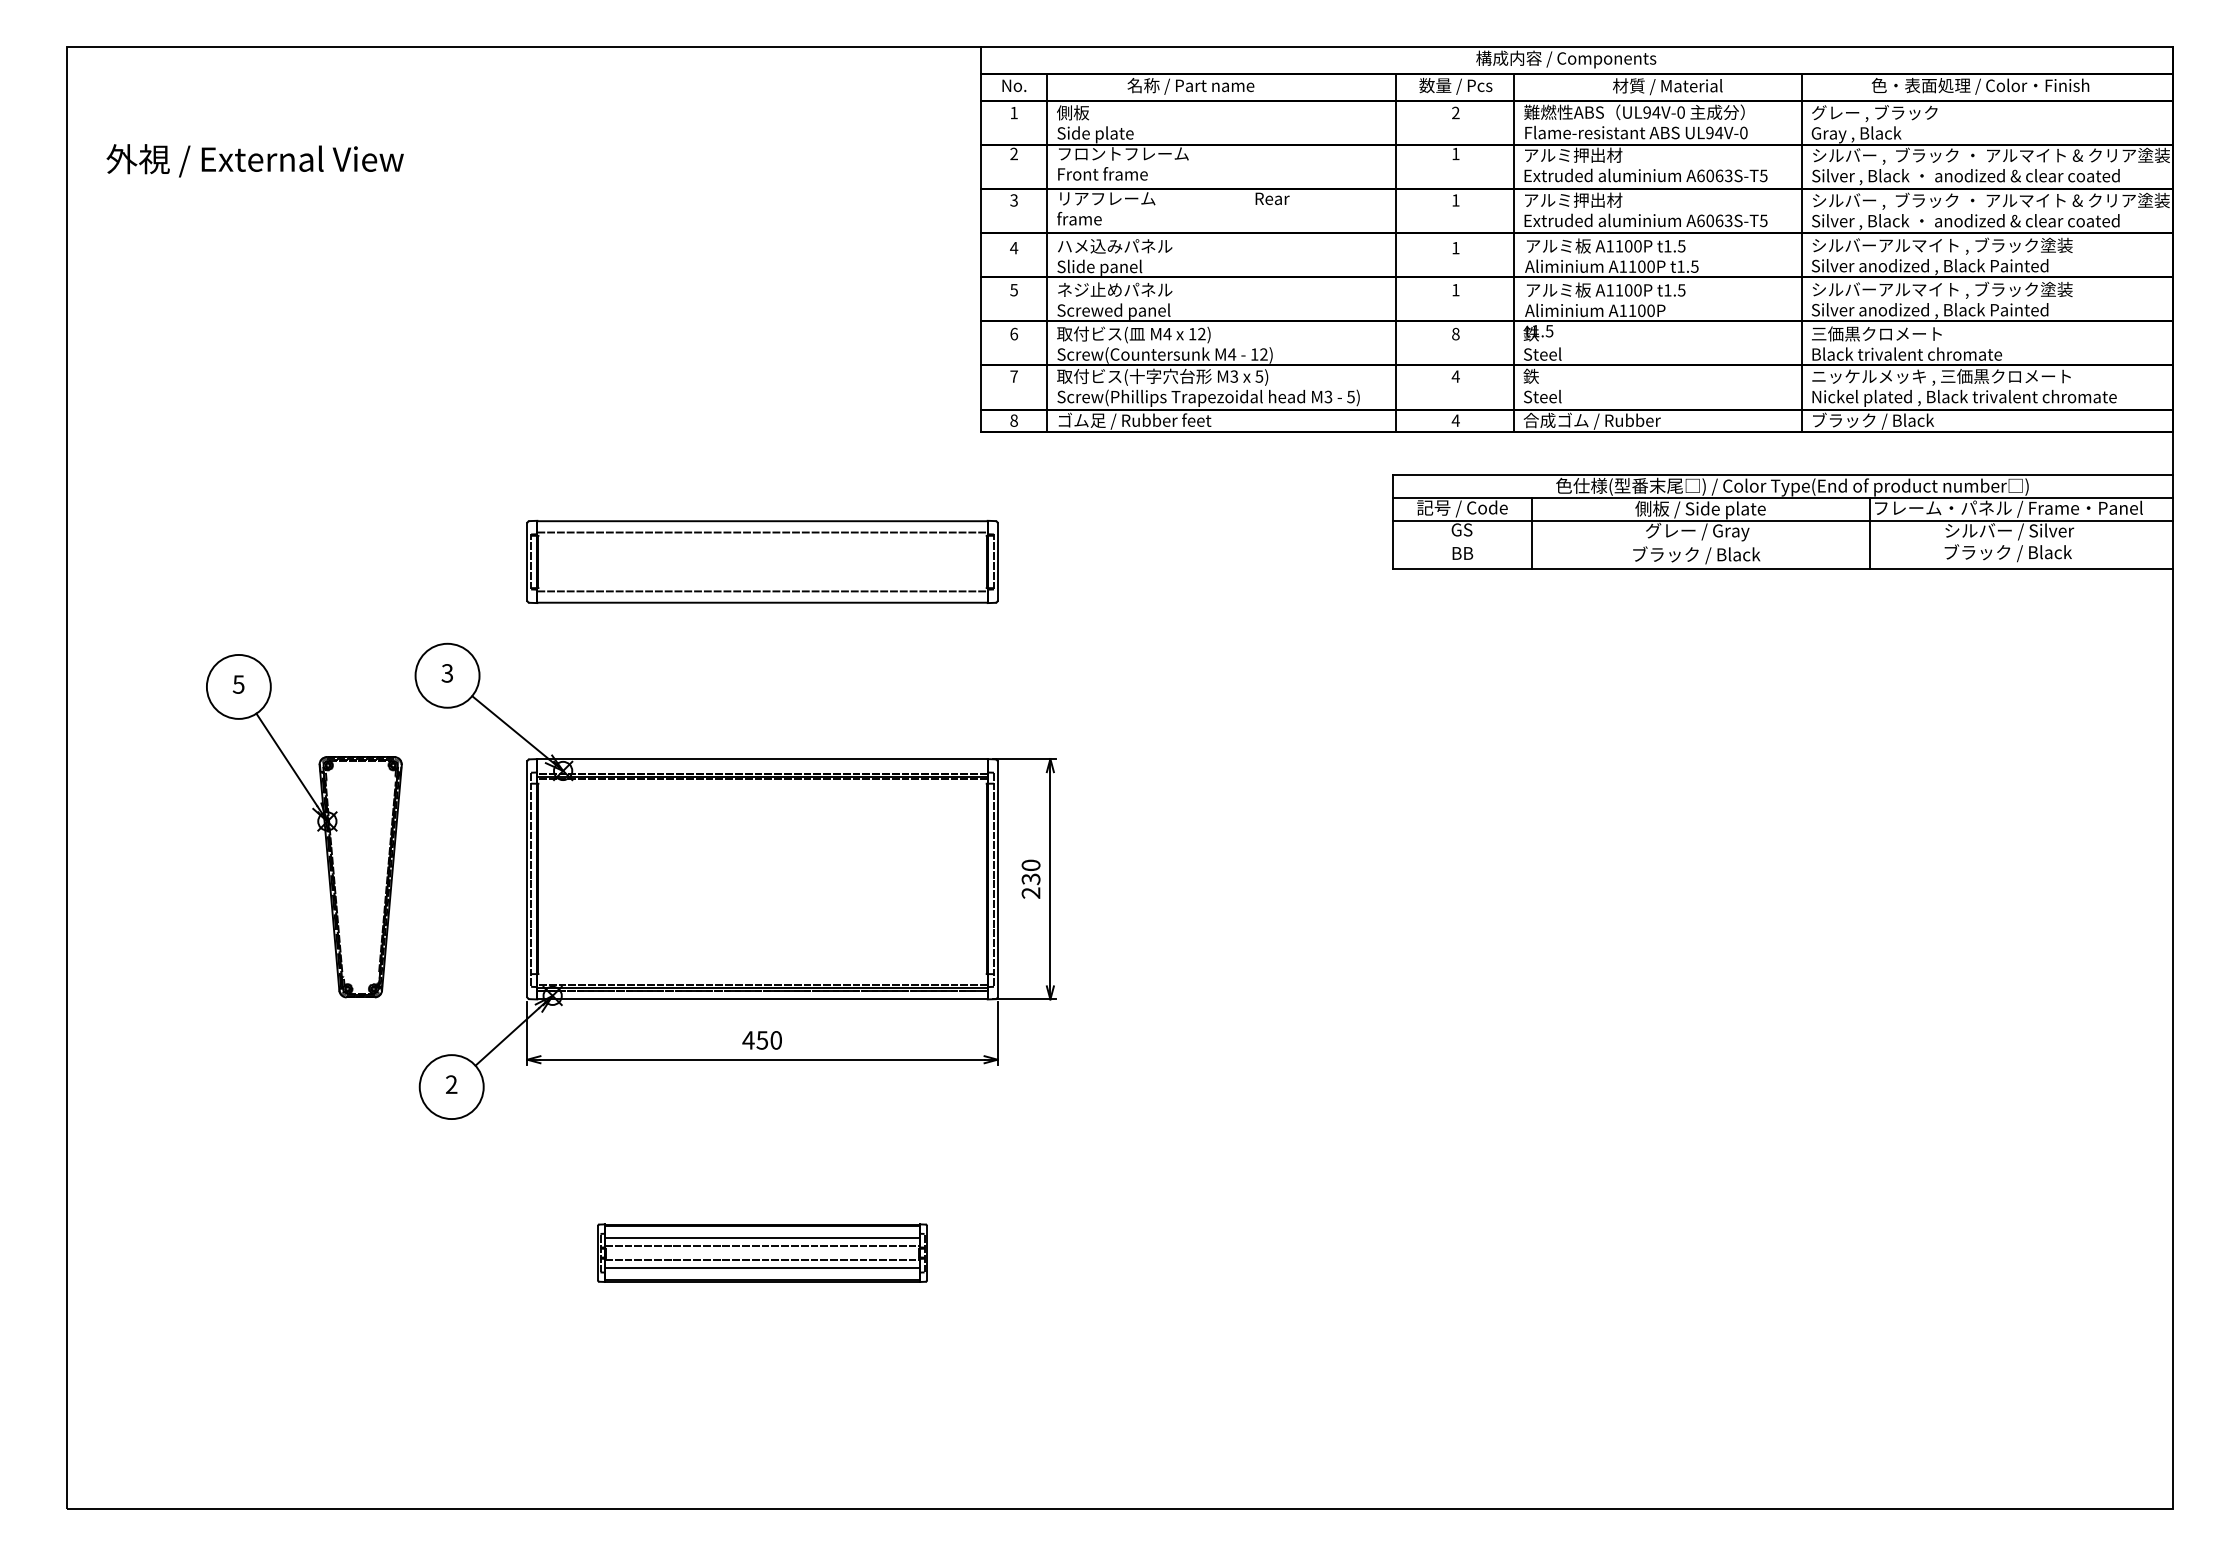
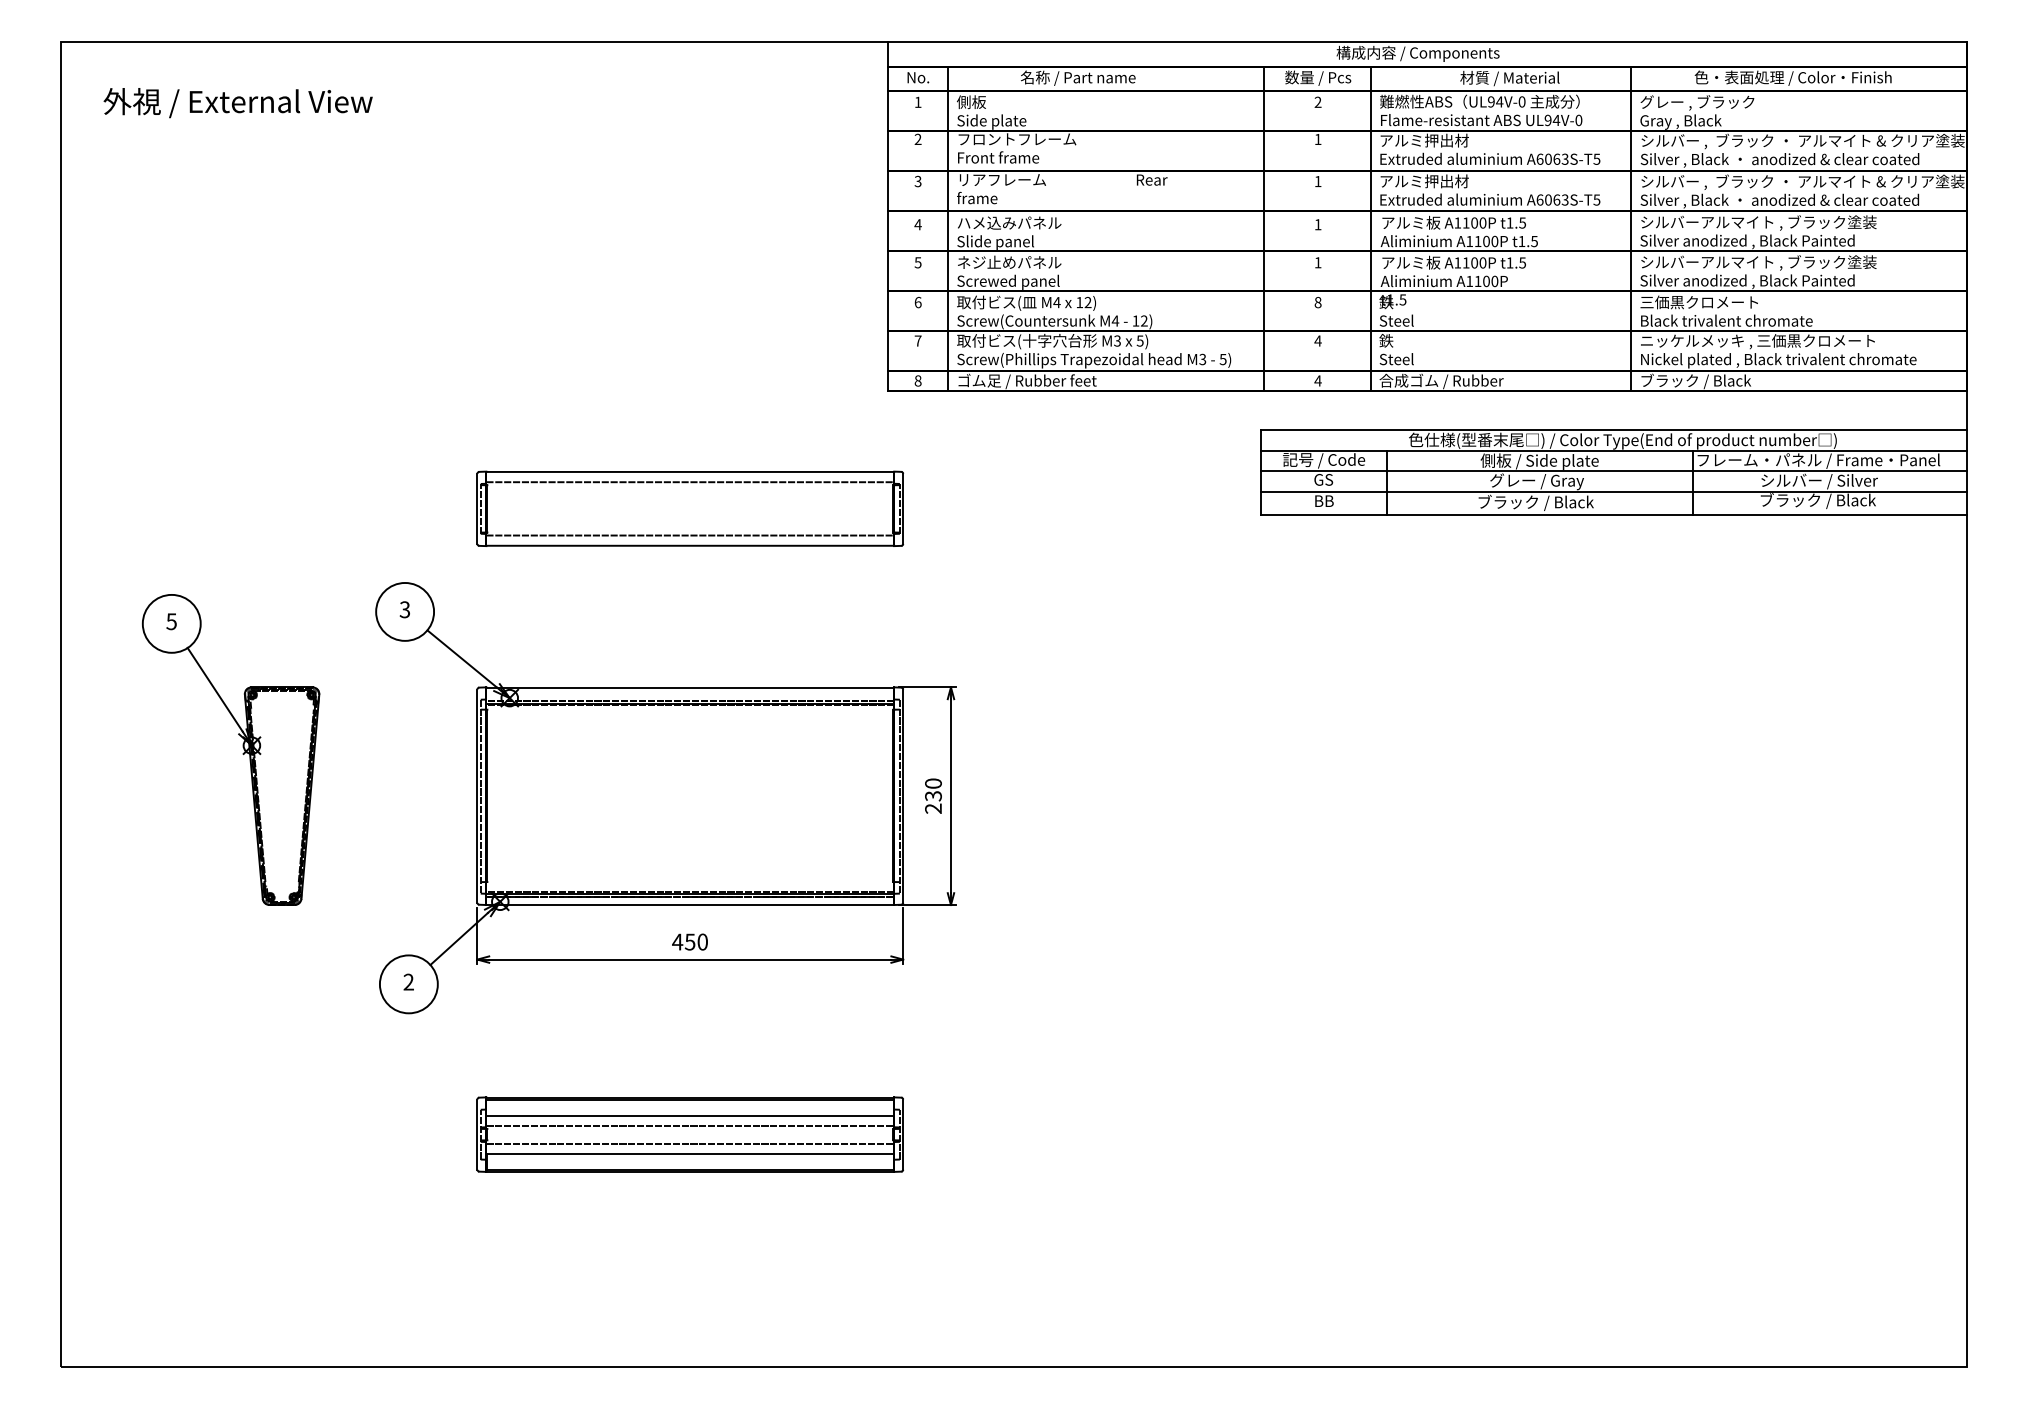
text: (254, 160) -> (237, 102), moved
line: (1782, 543) -> (1613, 492), added
part: (317, 824) -> (242, 748), moved
part: (762, 1253) -> (690, 1135), size x1.43

